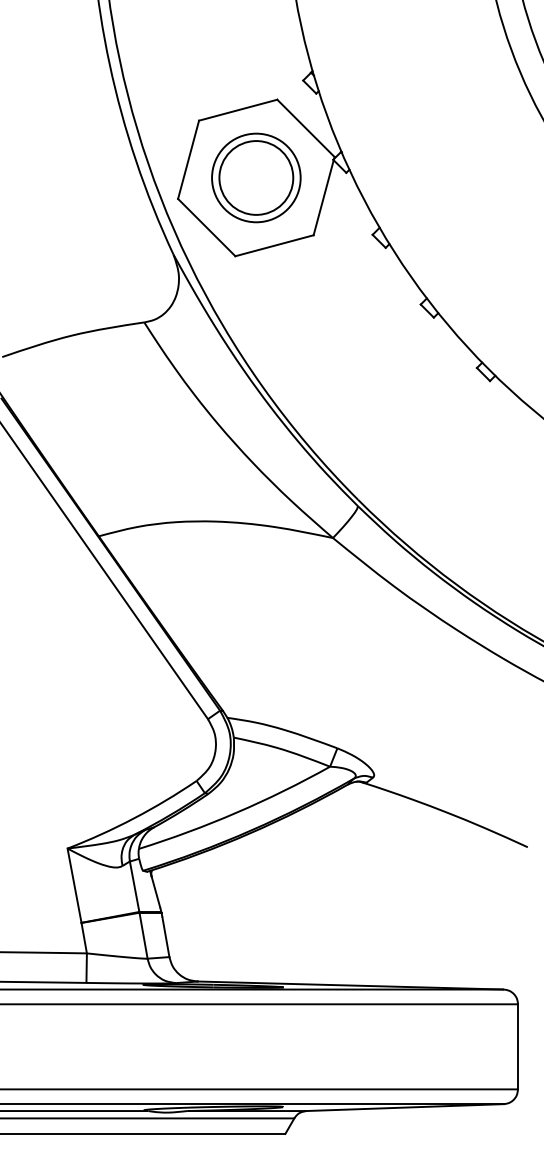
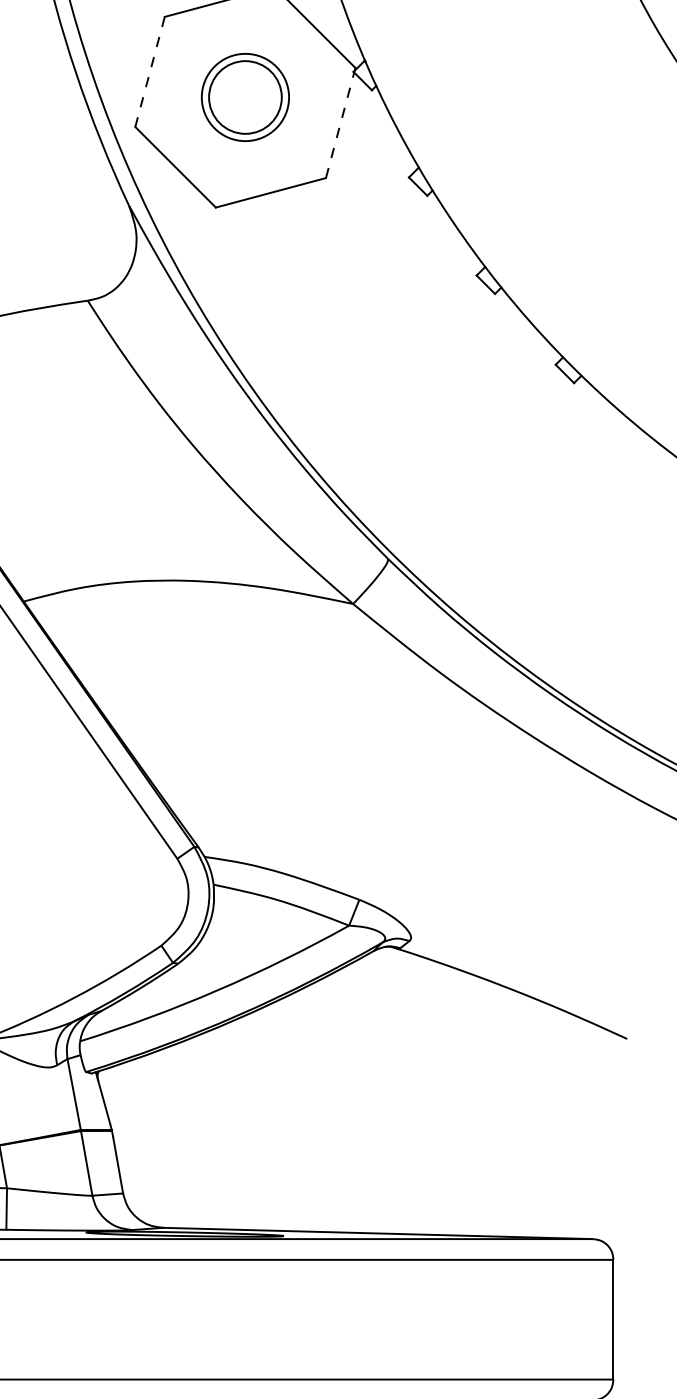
line: (188, 159) -> (149, 71), solid -> dashed
part: (256, 177) -> (245, 96), size x0.7
line: (323, 197) -> (339, 124), solid -> dashed

